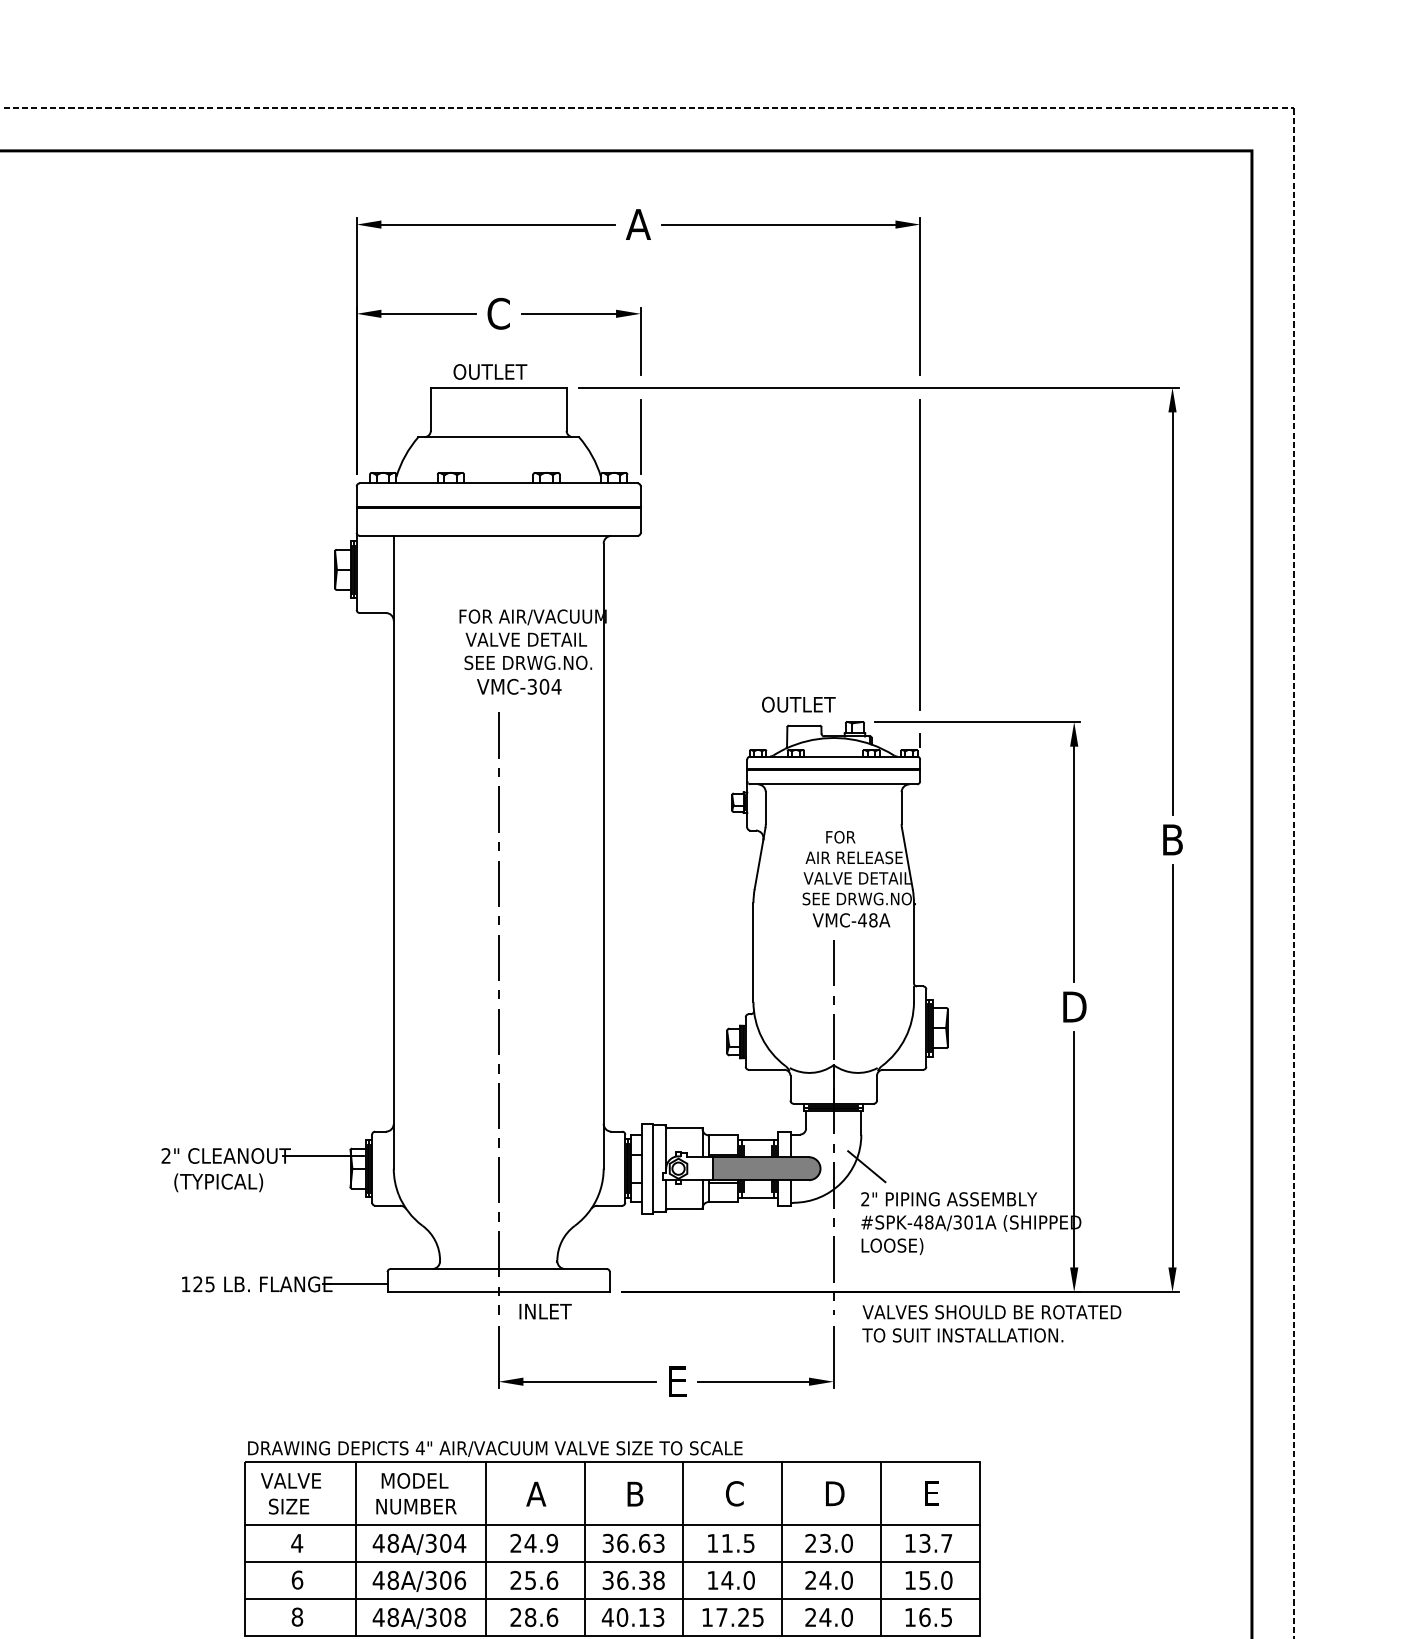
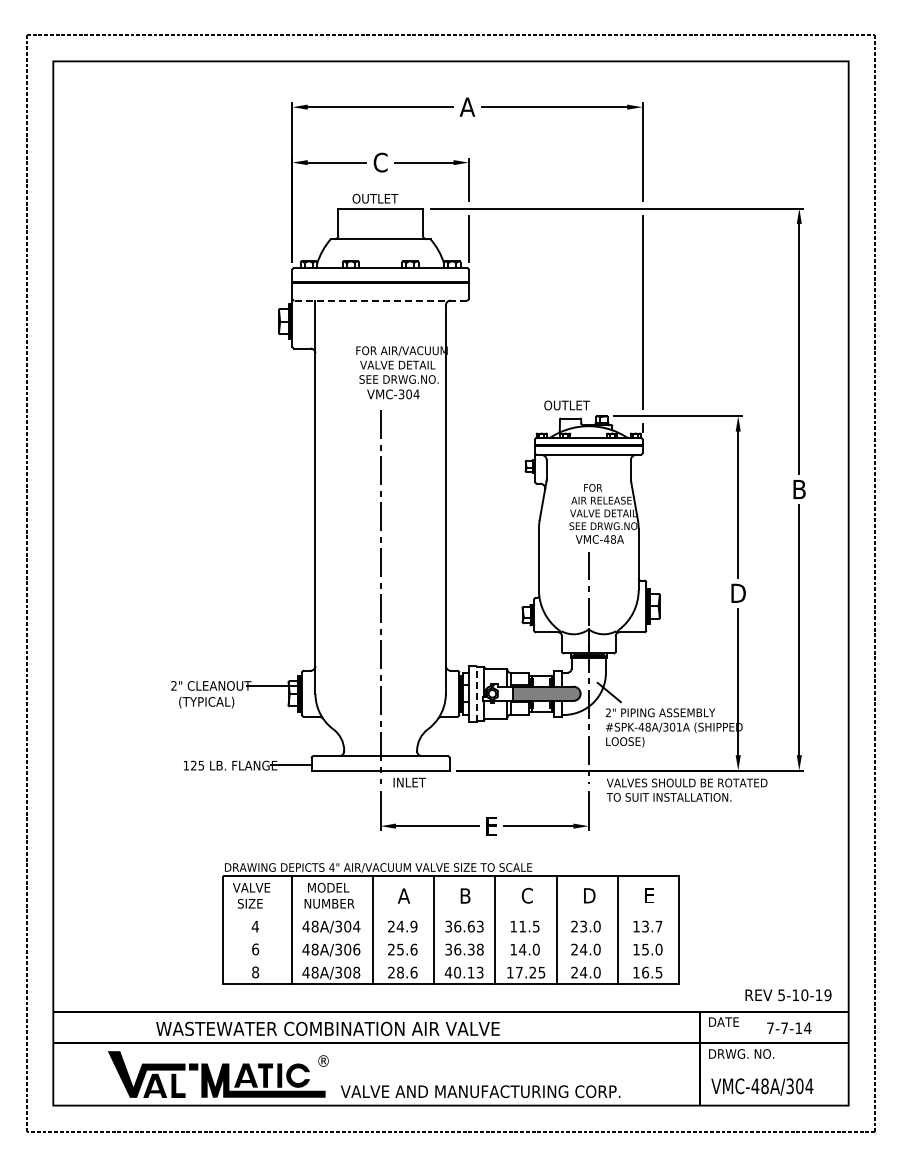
line: (498, 535) -> (380, 300), solid -> dashed
line: (652, 1168) -> (476, 693), solid -> dashed
line: (611, 1525) -> (450, 915), removed
line: (611, 1562) -> (450, 938), removed
line: (611, 1599) -> (450, 961), removed

